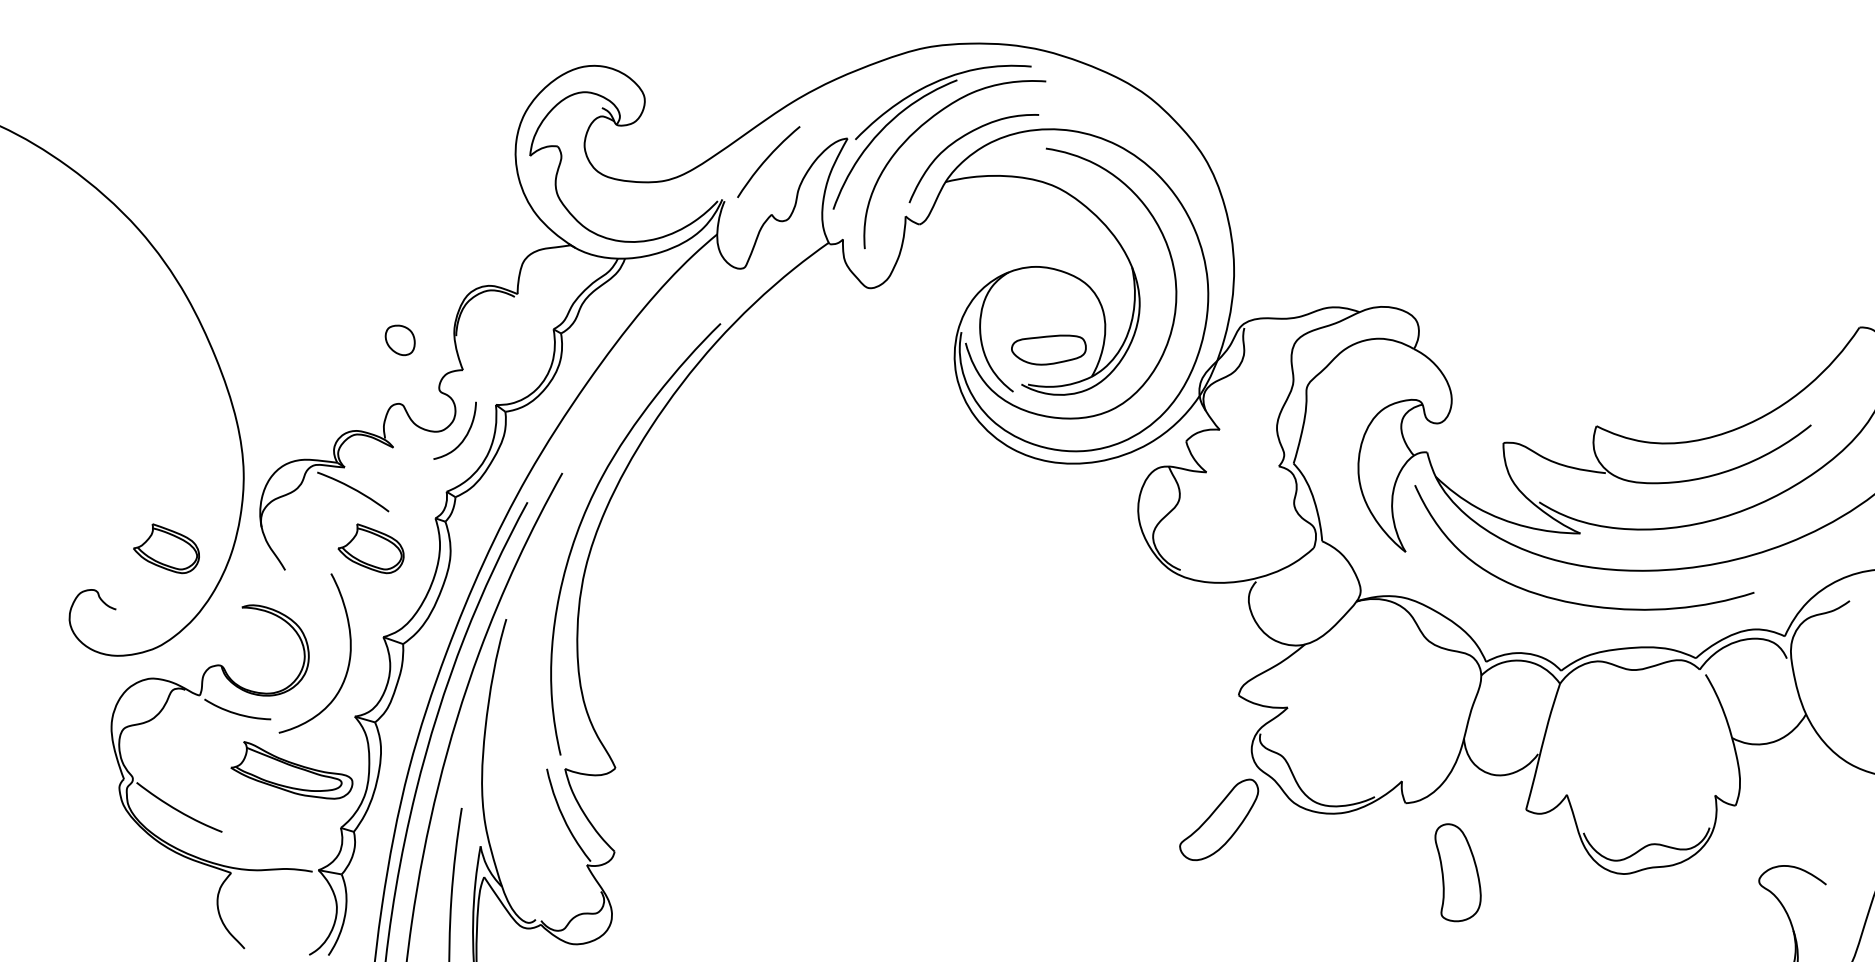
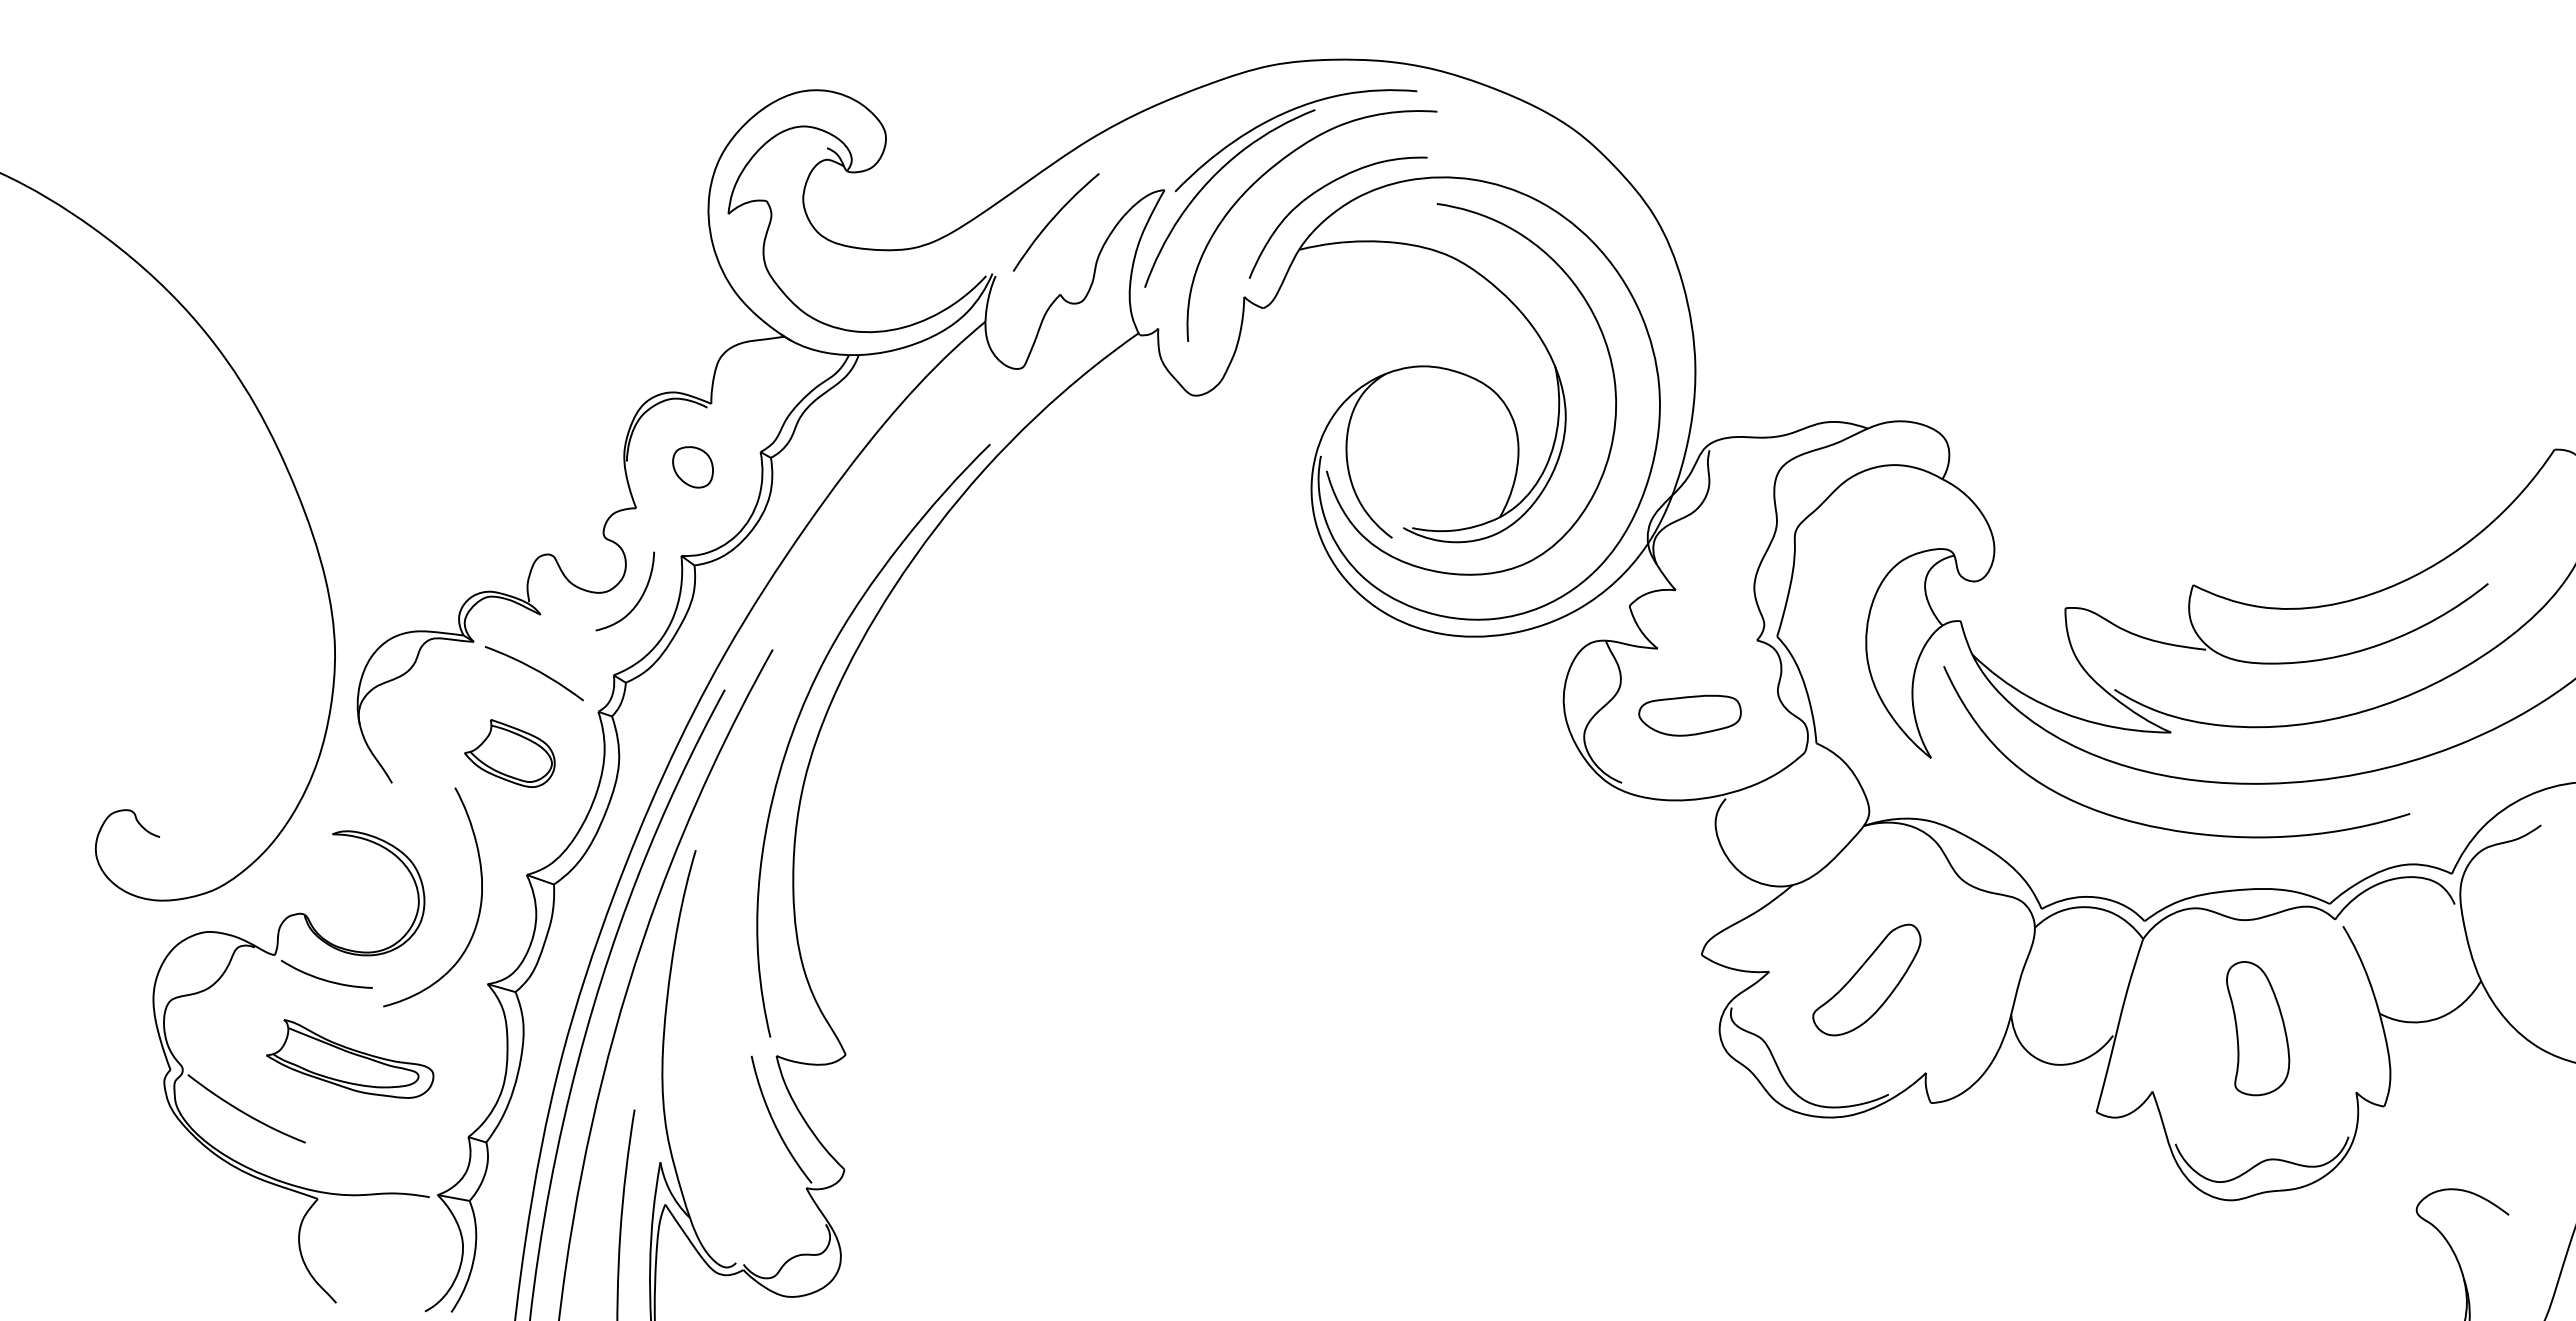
part: (399, 340) -> (692, 467), moved
part: (1048, 349) -> (1689, 715), moved
curve: (353, 489) -> (534, 670), moved
part: (166, 548) -> (228, 753), removed
part: (292, 770) -> (350, 1058), moved
part: (1218, 819) -> (1866, 979), moved
part: (1458, 872) -> (2258, 1028), moved

